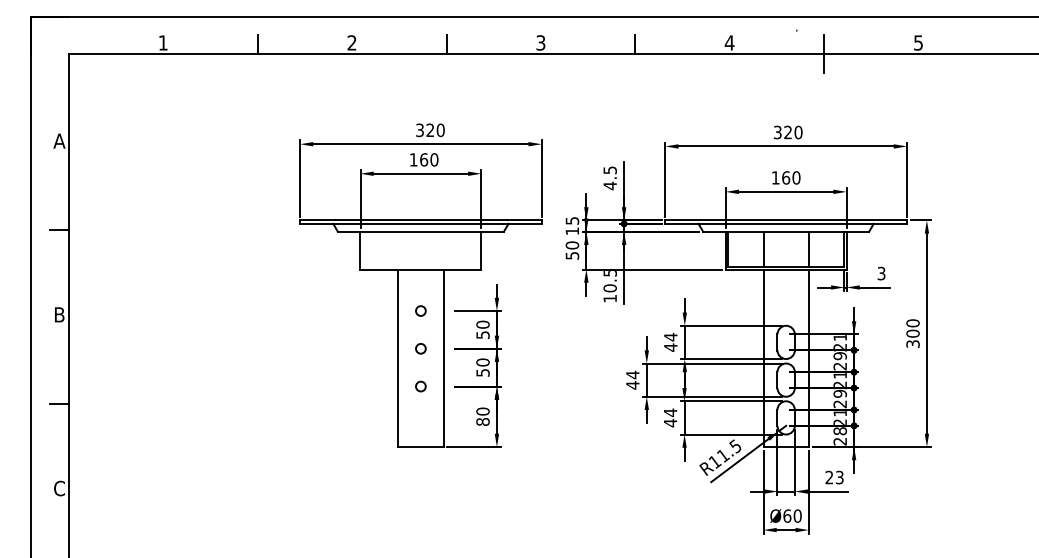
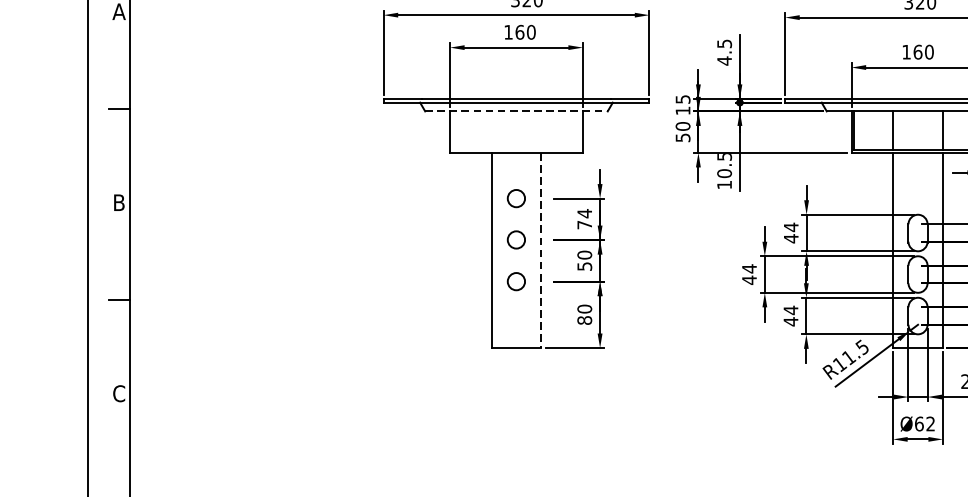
line: (421, 231) -> (517, 111), solid -> dashed
circle: (420, 310) -> (516, 197), size x1.6
text: (482, 329) -> (584, 218), 50 -> 74
circle: (420, 348) -> (516, 239), size x1.6
line: (443, 358) -> (541, 250), solid -> dashed
circle: (420, 386) -> (516, 281), size x1.6
text: (797, 515) -> (930, 423), Ø60 -> Ø62

